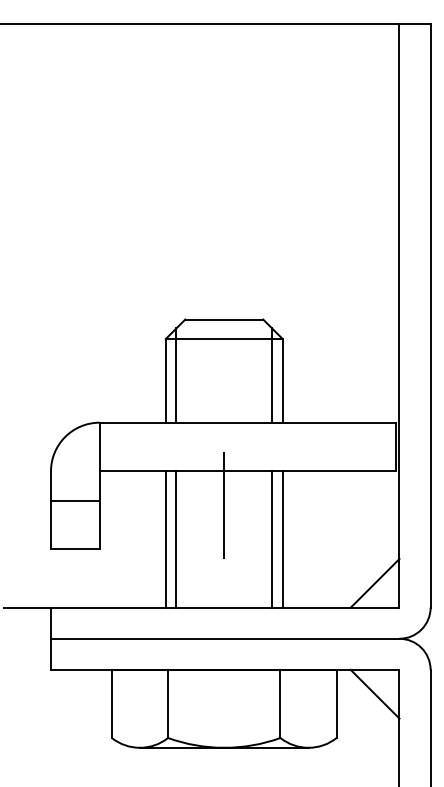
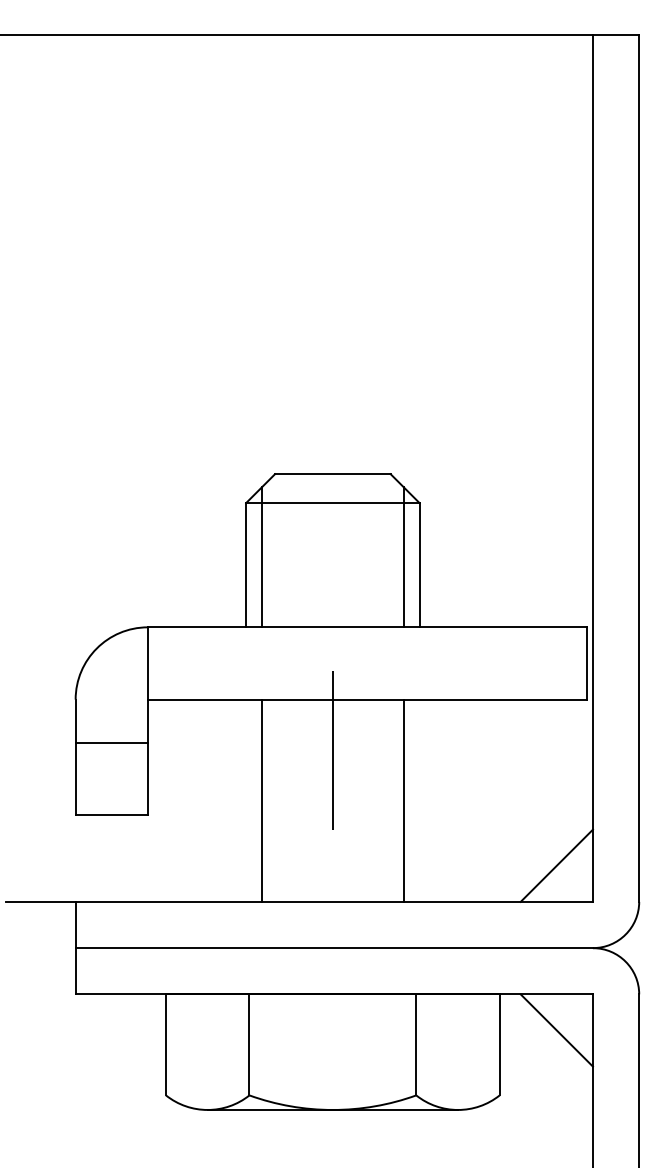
line: (165, 539) -> (245, 800), removed
line: (282, 539) -> (419, 800), removed

